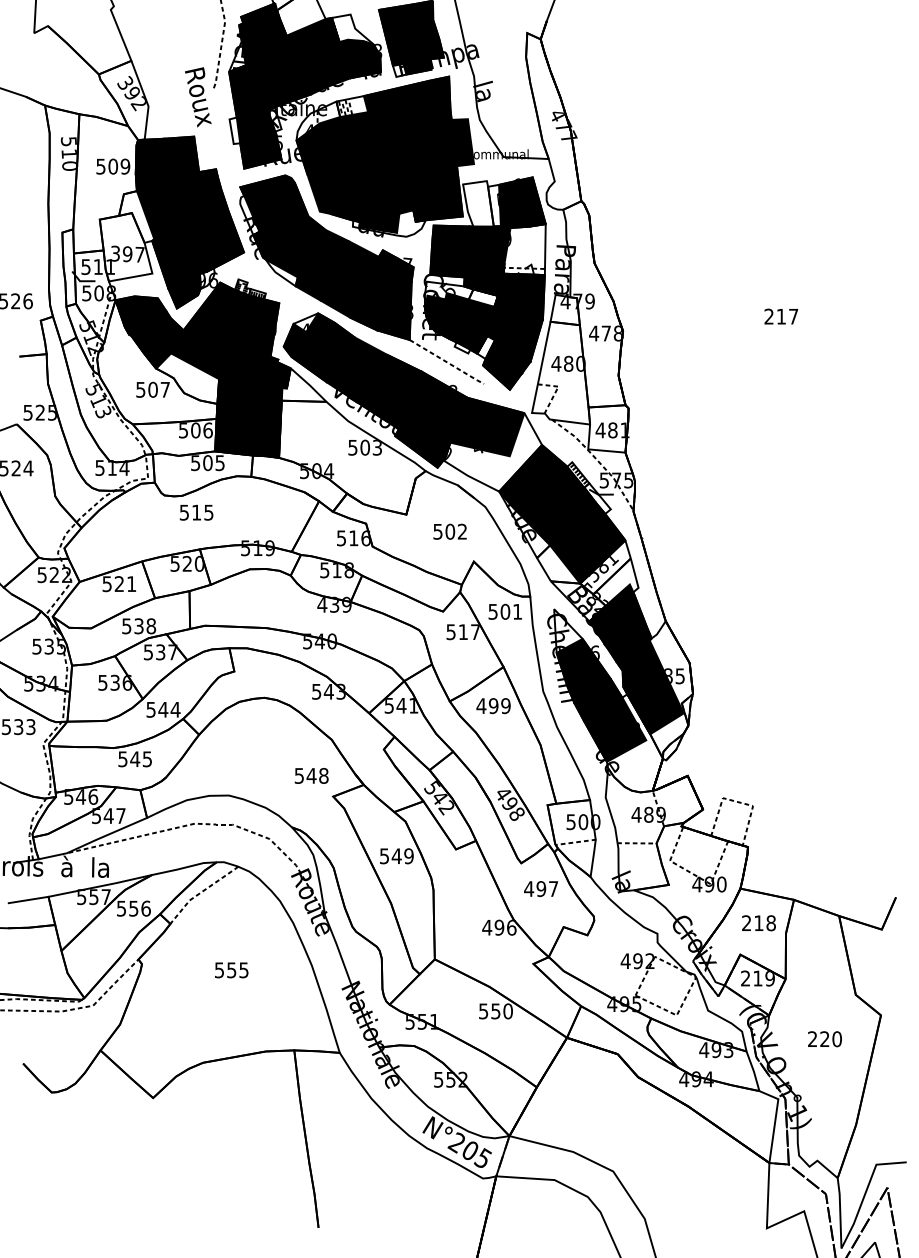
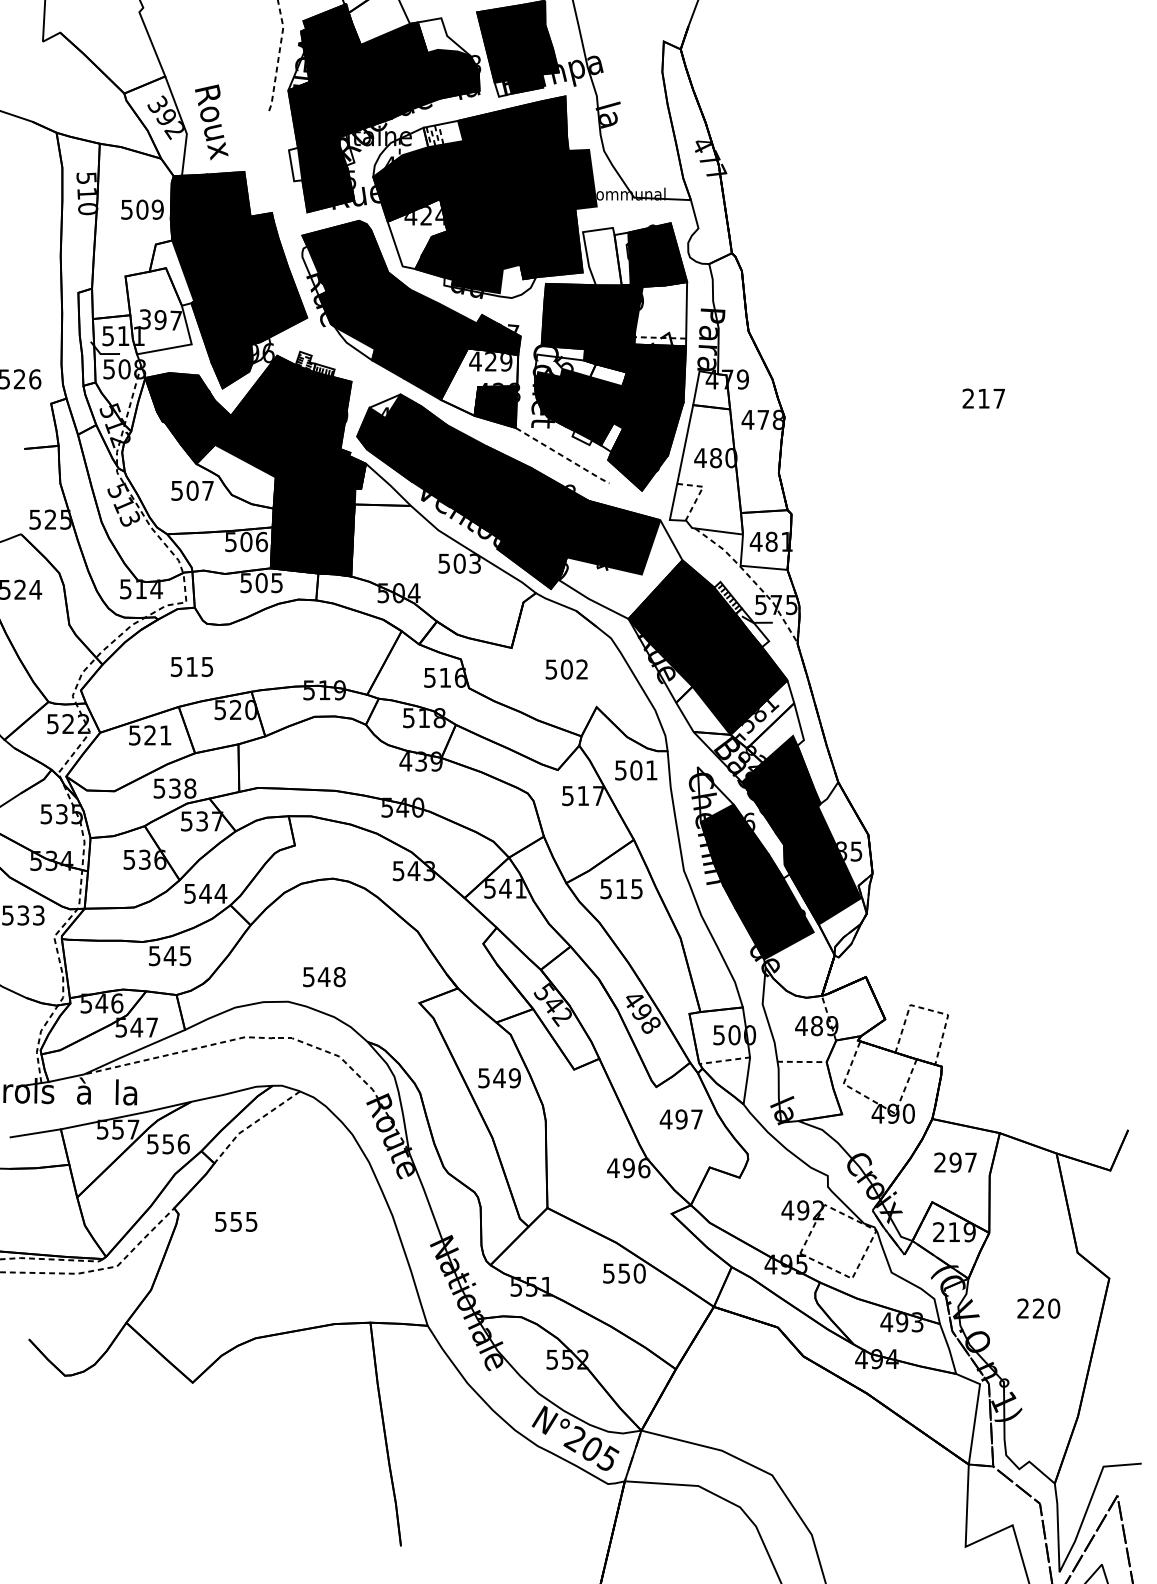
text: (198, 97) -> (212, 122), moved
fill: (331, 185) -> (417, 233), removed
fill: (380, 303) -> (479, 382), removed
text: (196, 512) -> (191, 666), moved
text: (493, 706) -> (621, 889), 499 -> 515
text: (311, 775) -> (324, 976), moved
text: (764, 923) -> (962, 1162), 218 -> 297
text: (231, 970) -> (235, 1222), moved

